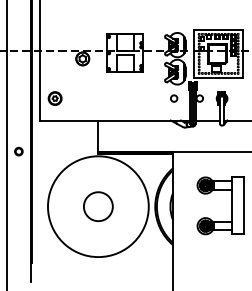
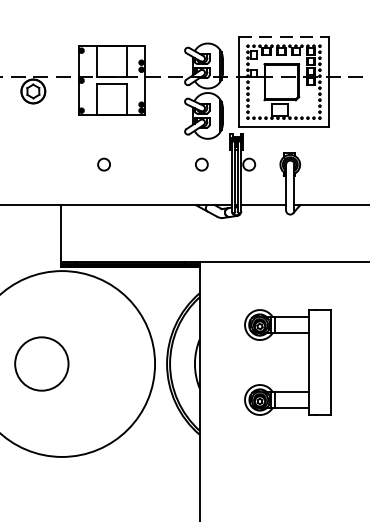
line: (219, 29) -> (285, 37), solid -> dashed
circle: (121, 98) -> (104, 164), added
circle: (98, 206) -> (42, 363), moved

